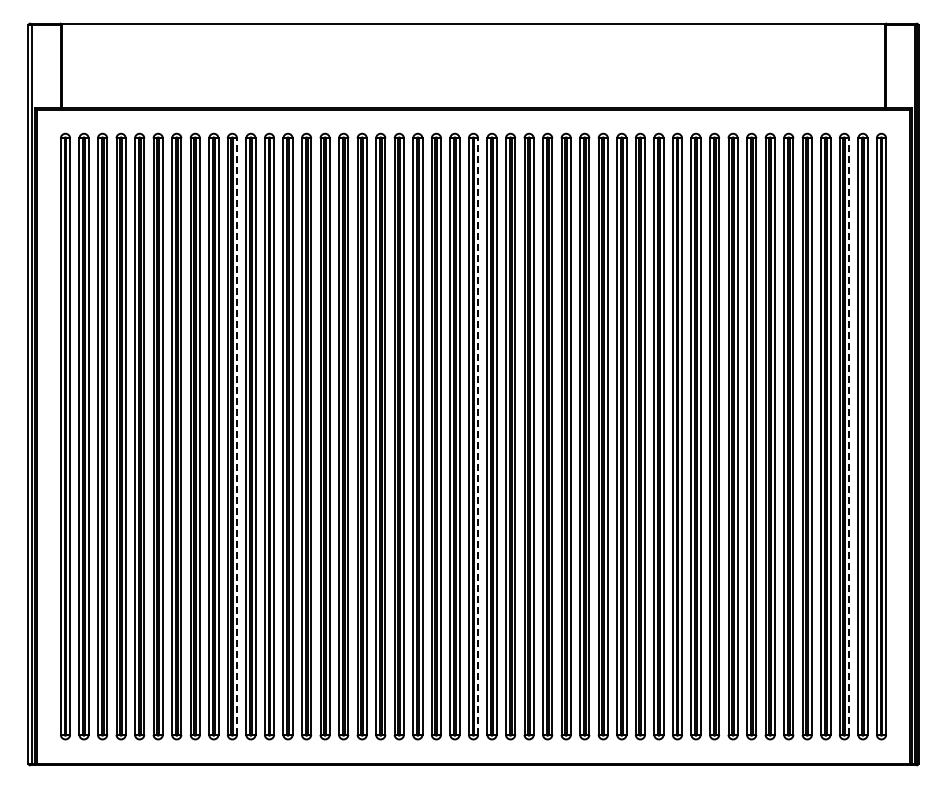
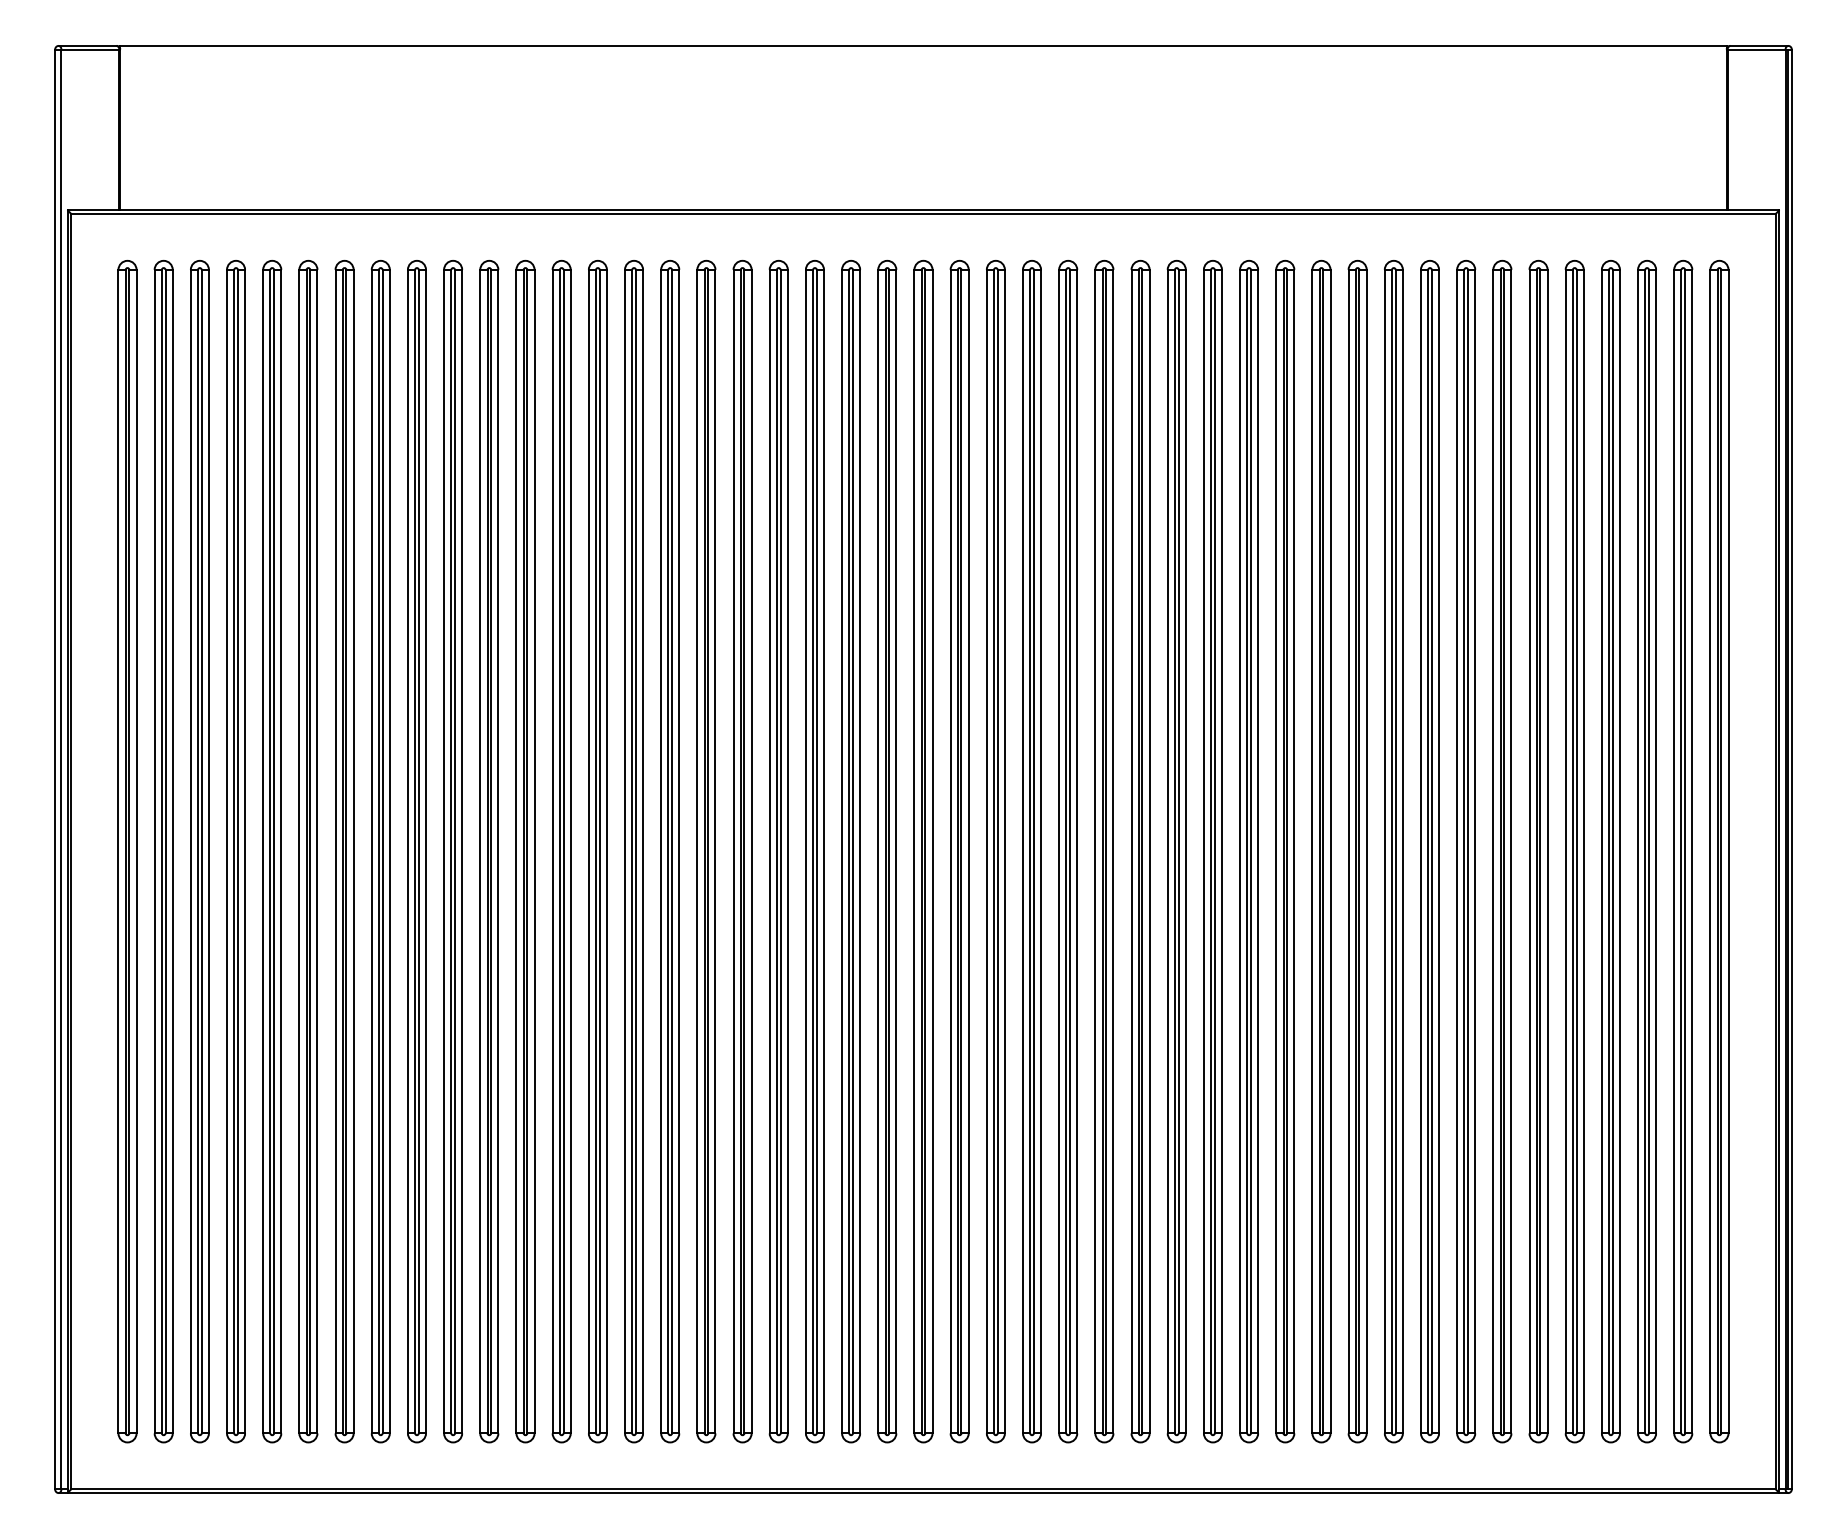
line: (237, 436) -> (463, 851), dashed -> solid
line: (478, 436) -> (933, 851), dashed -> solid
line: (849, 436) -> (1657, 851), dashed -> solid

